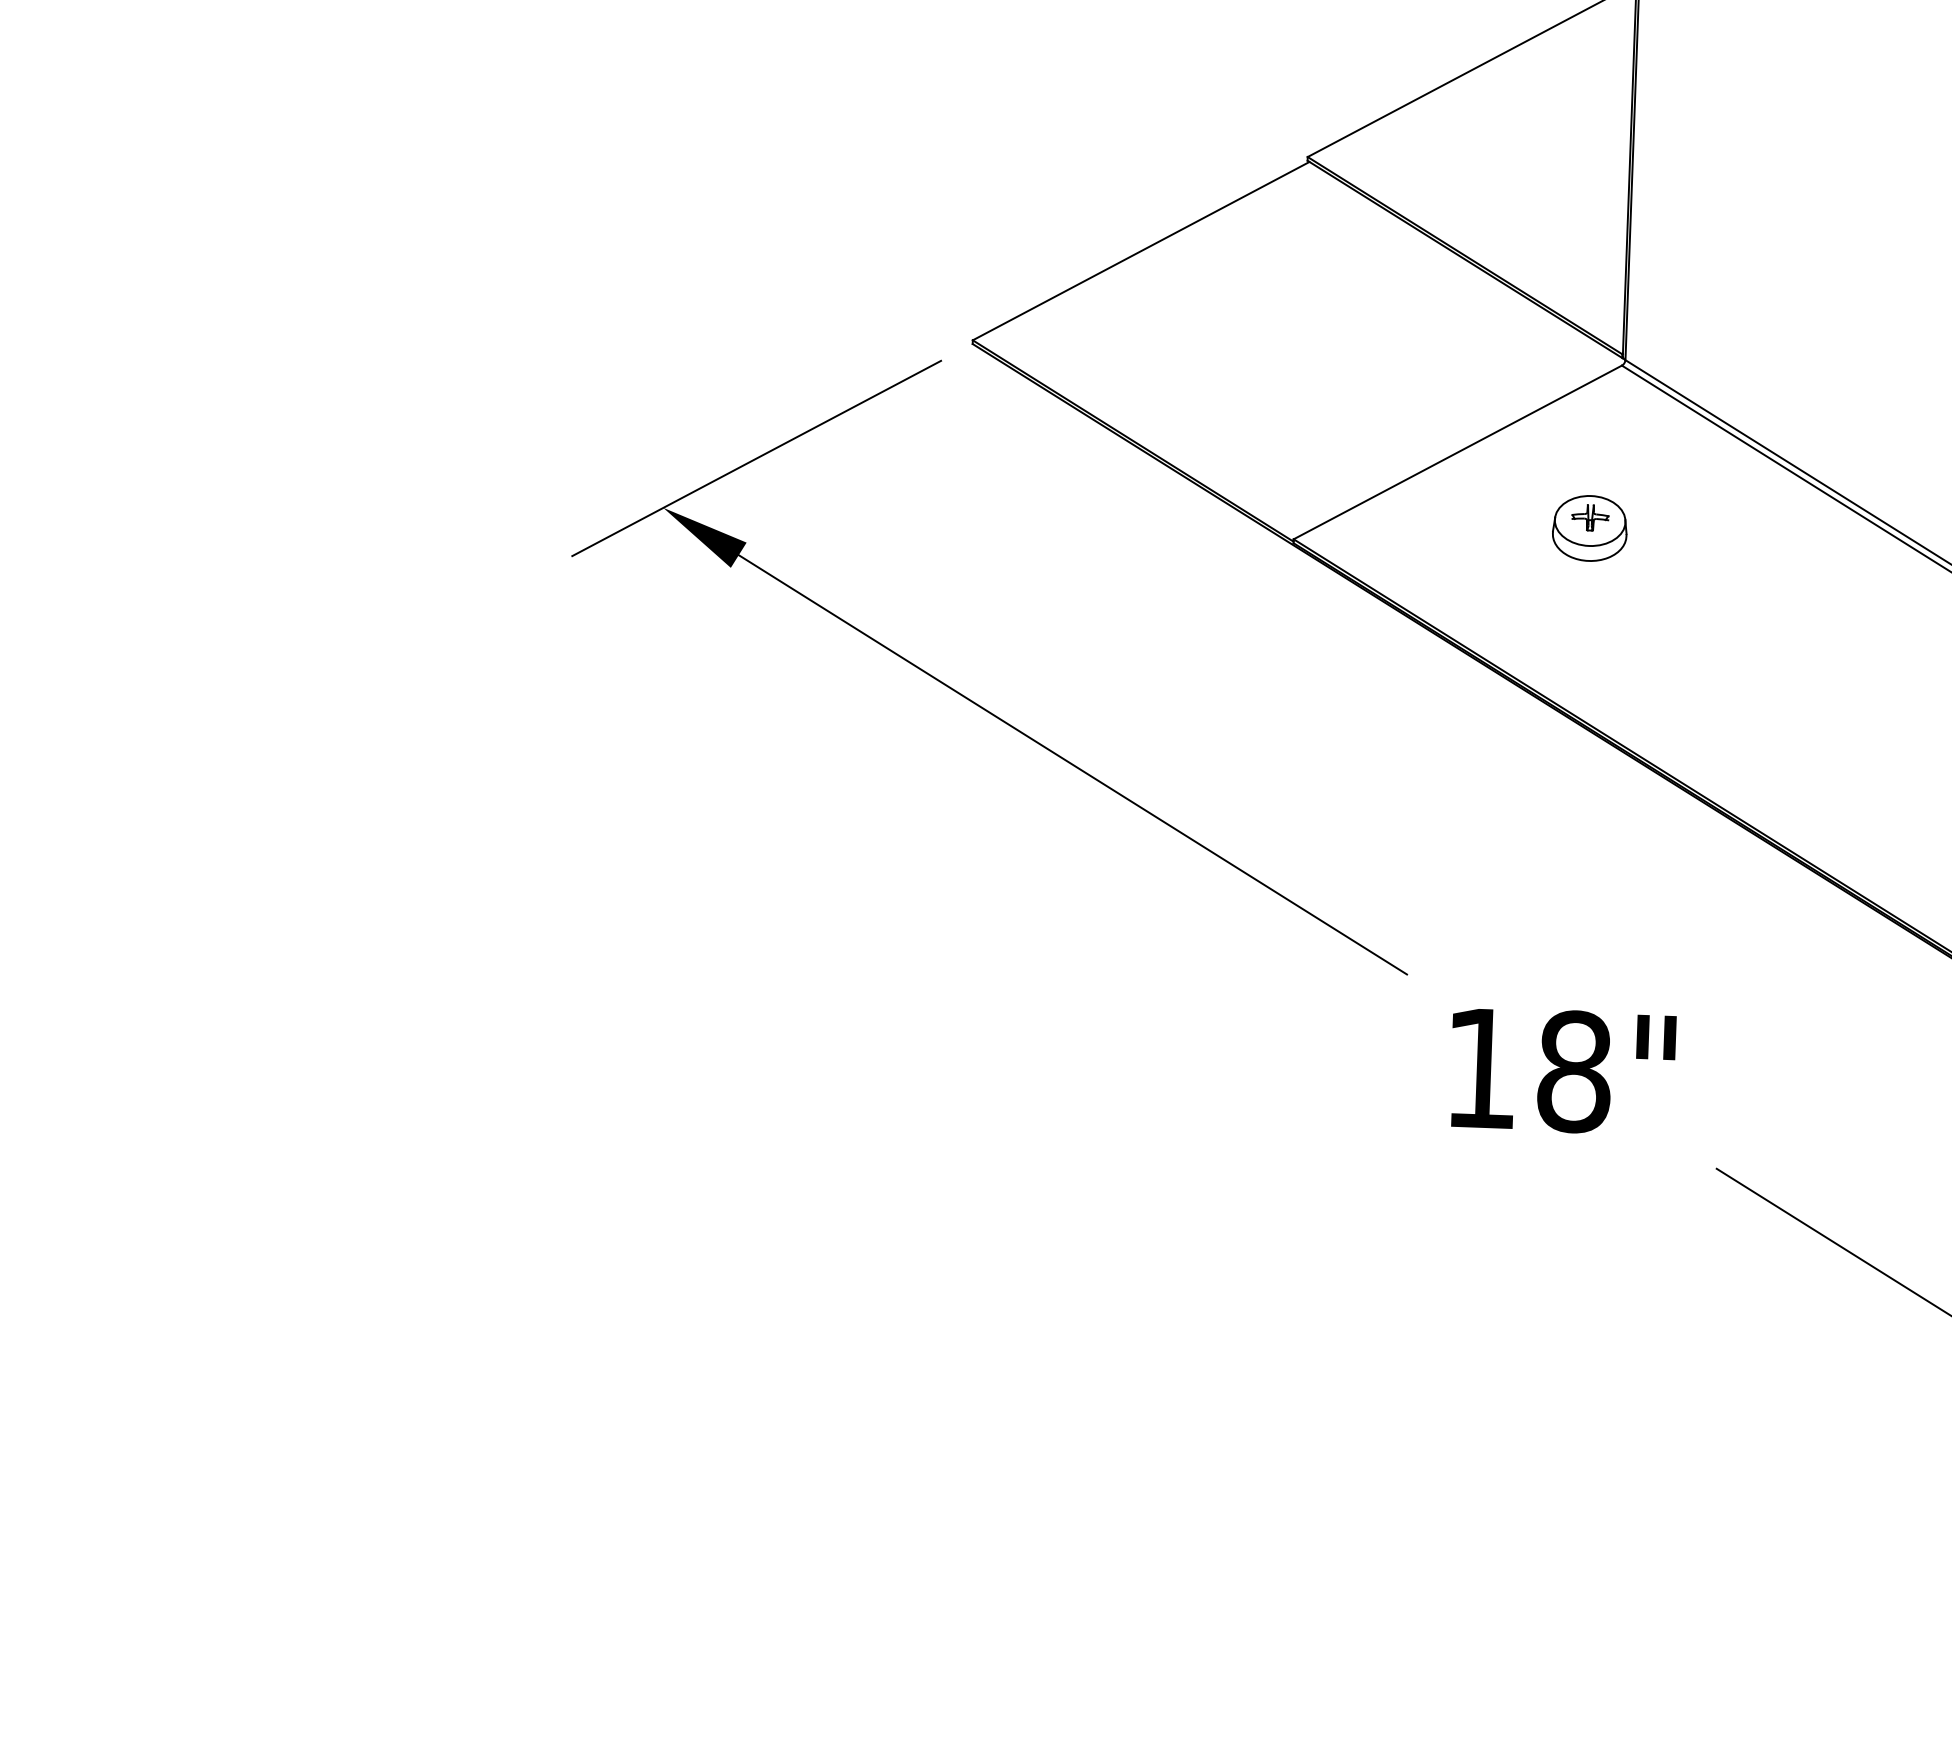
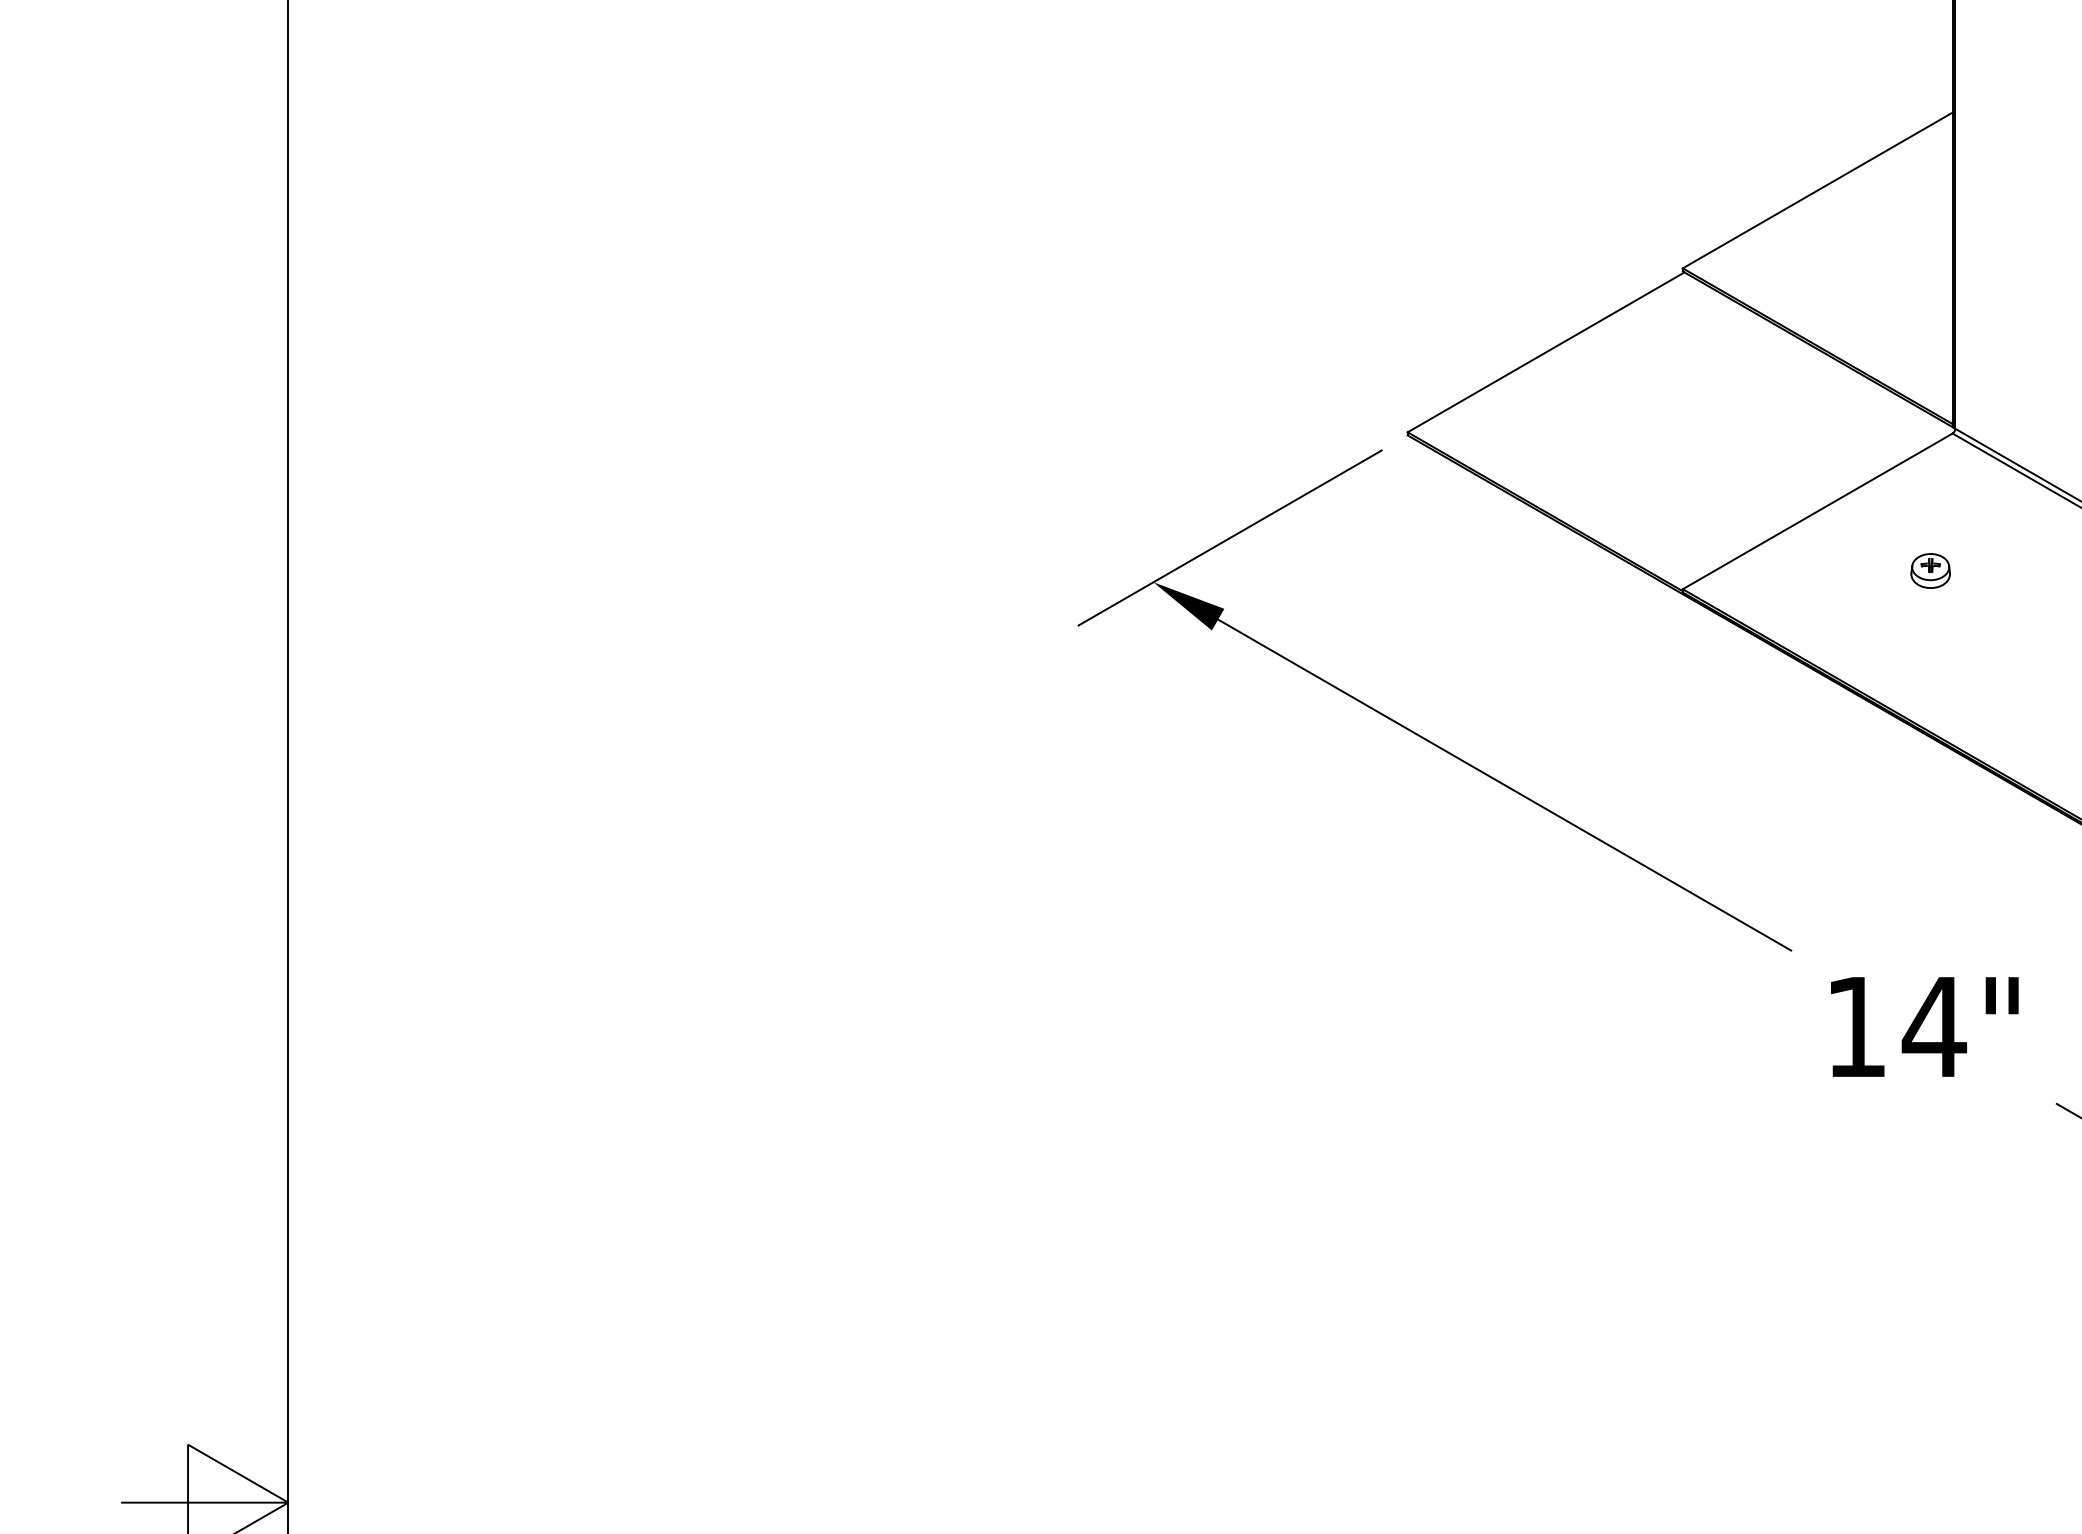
part: (1589, 527) -> (1930, 570), size x0.62
text: (1573, 1071) -> (1933, 1026), 18" -> 14"

